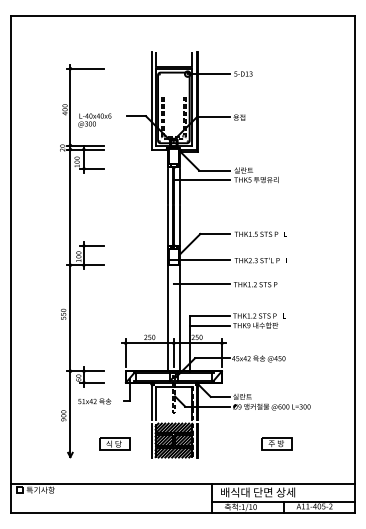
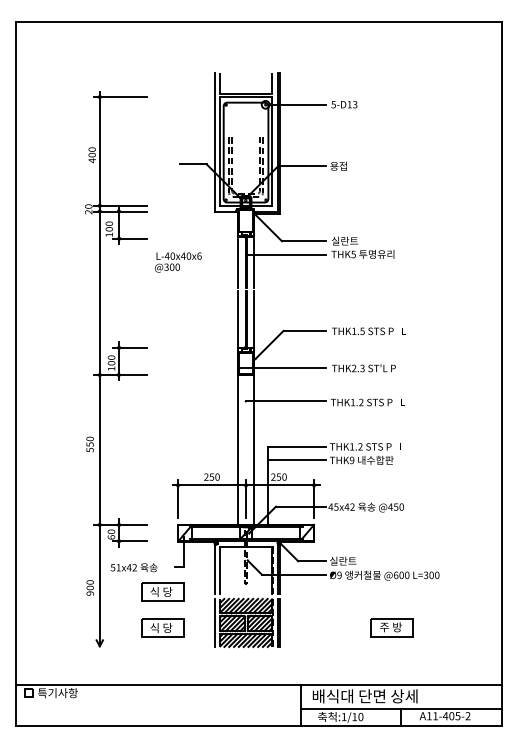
text: (94, 120) -> (178, 262), moved
part: (114, 418) -> (162, 591), added

